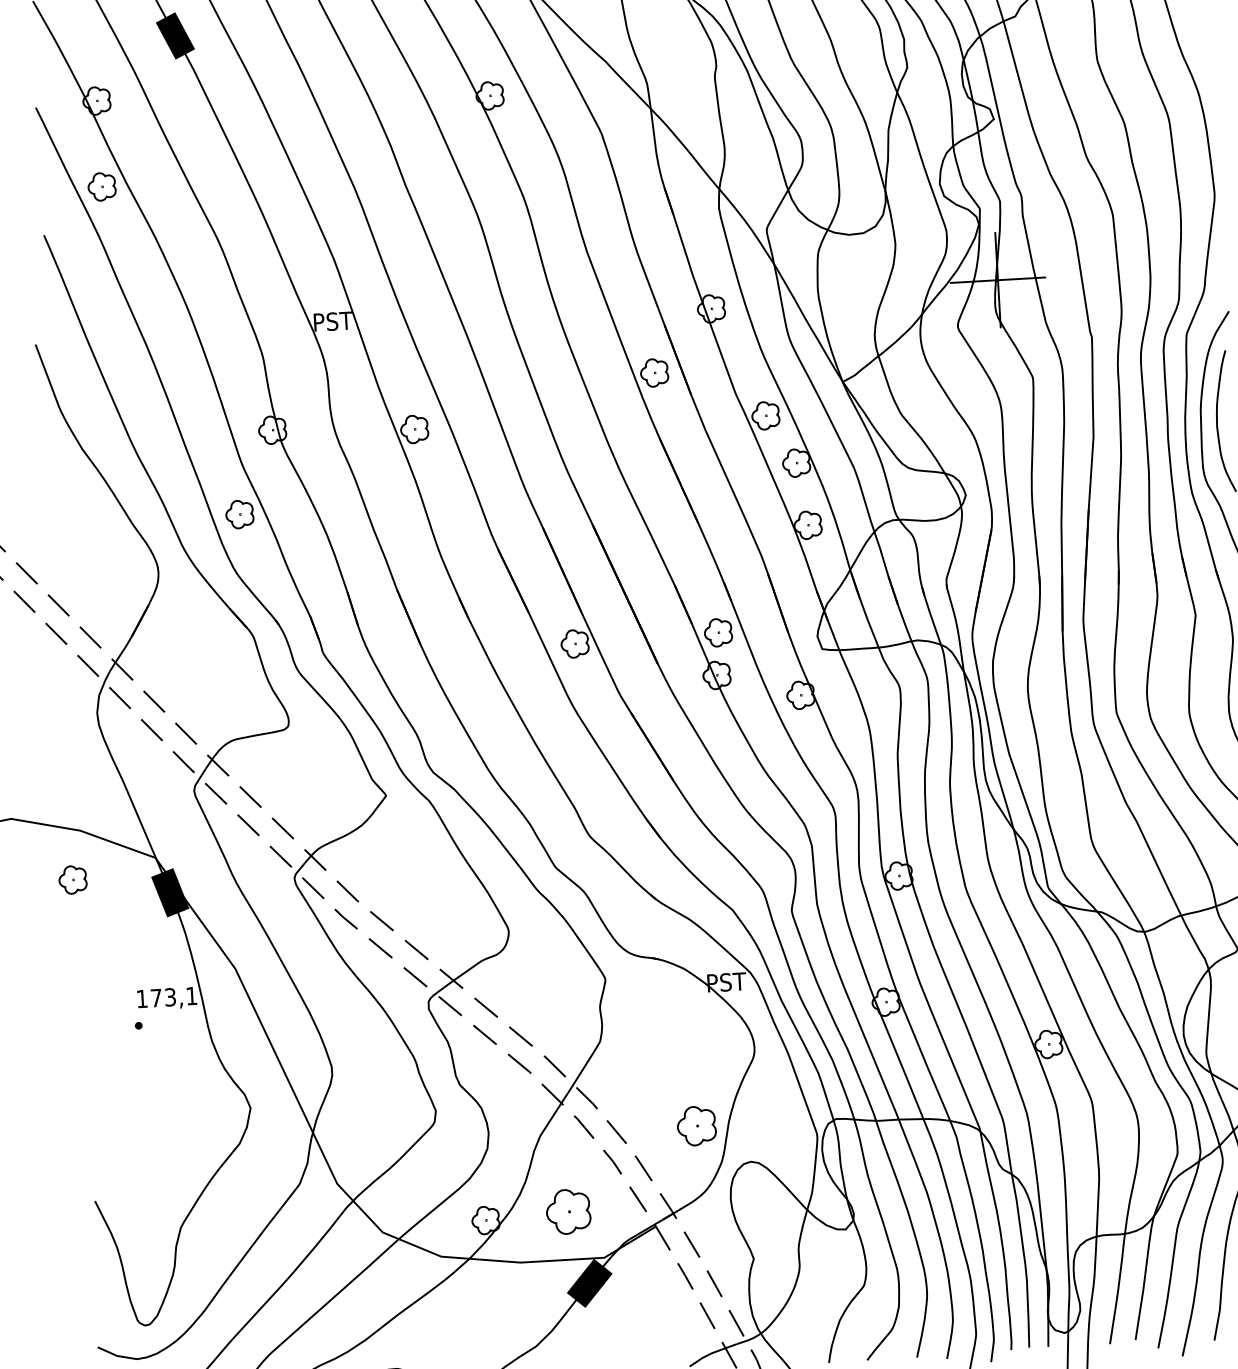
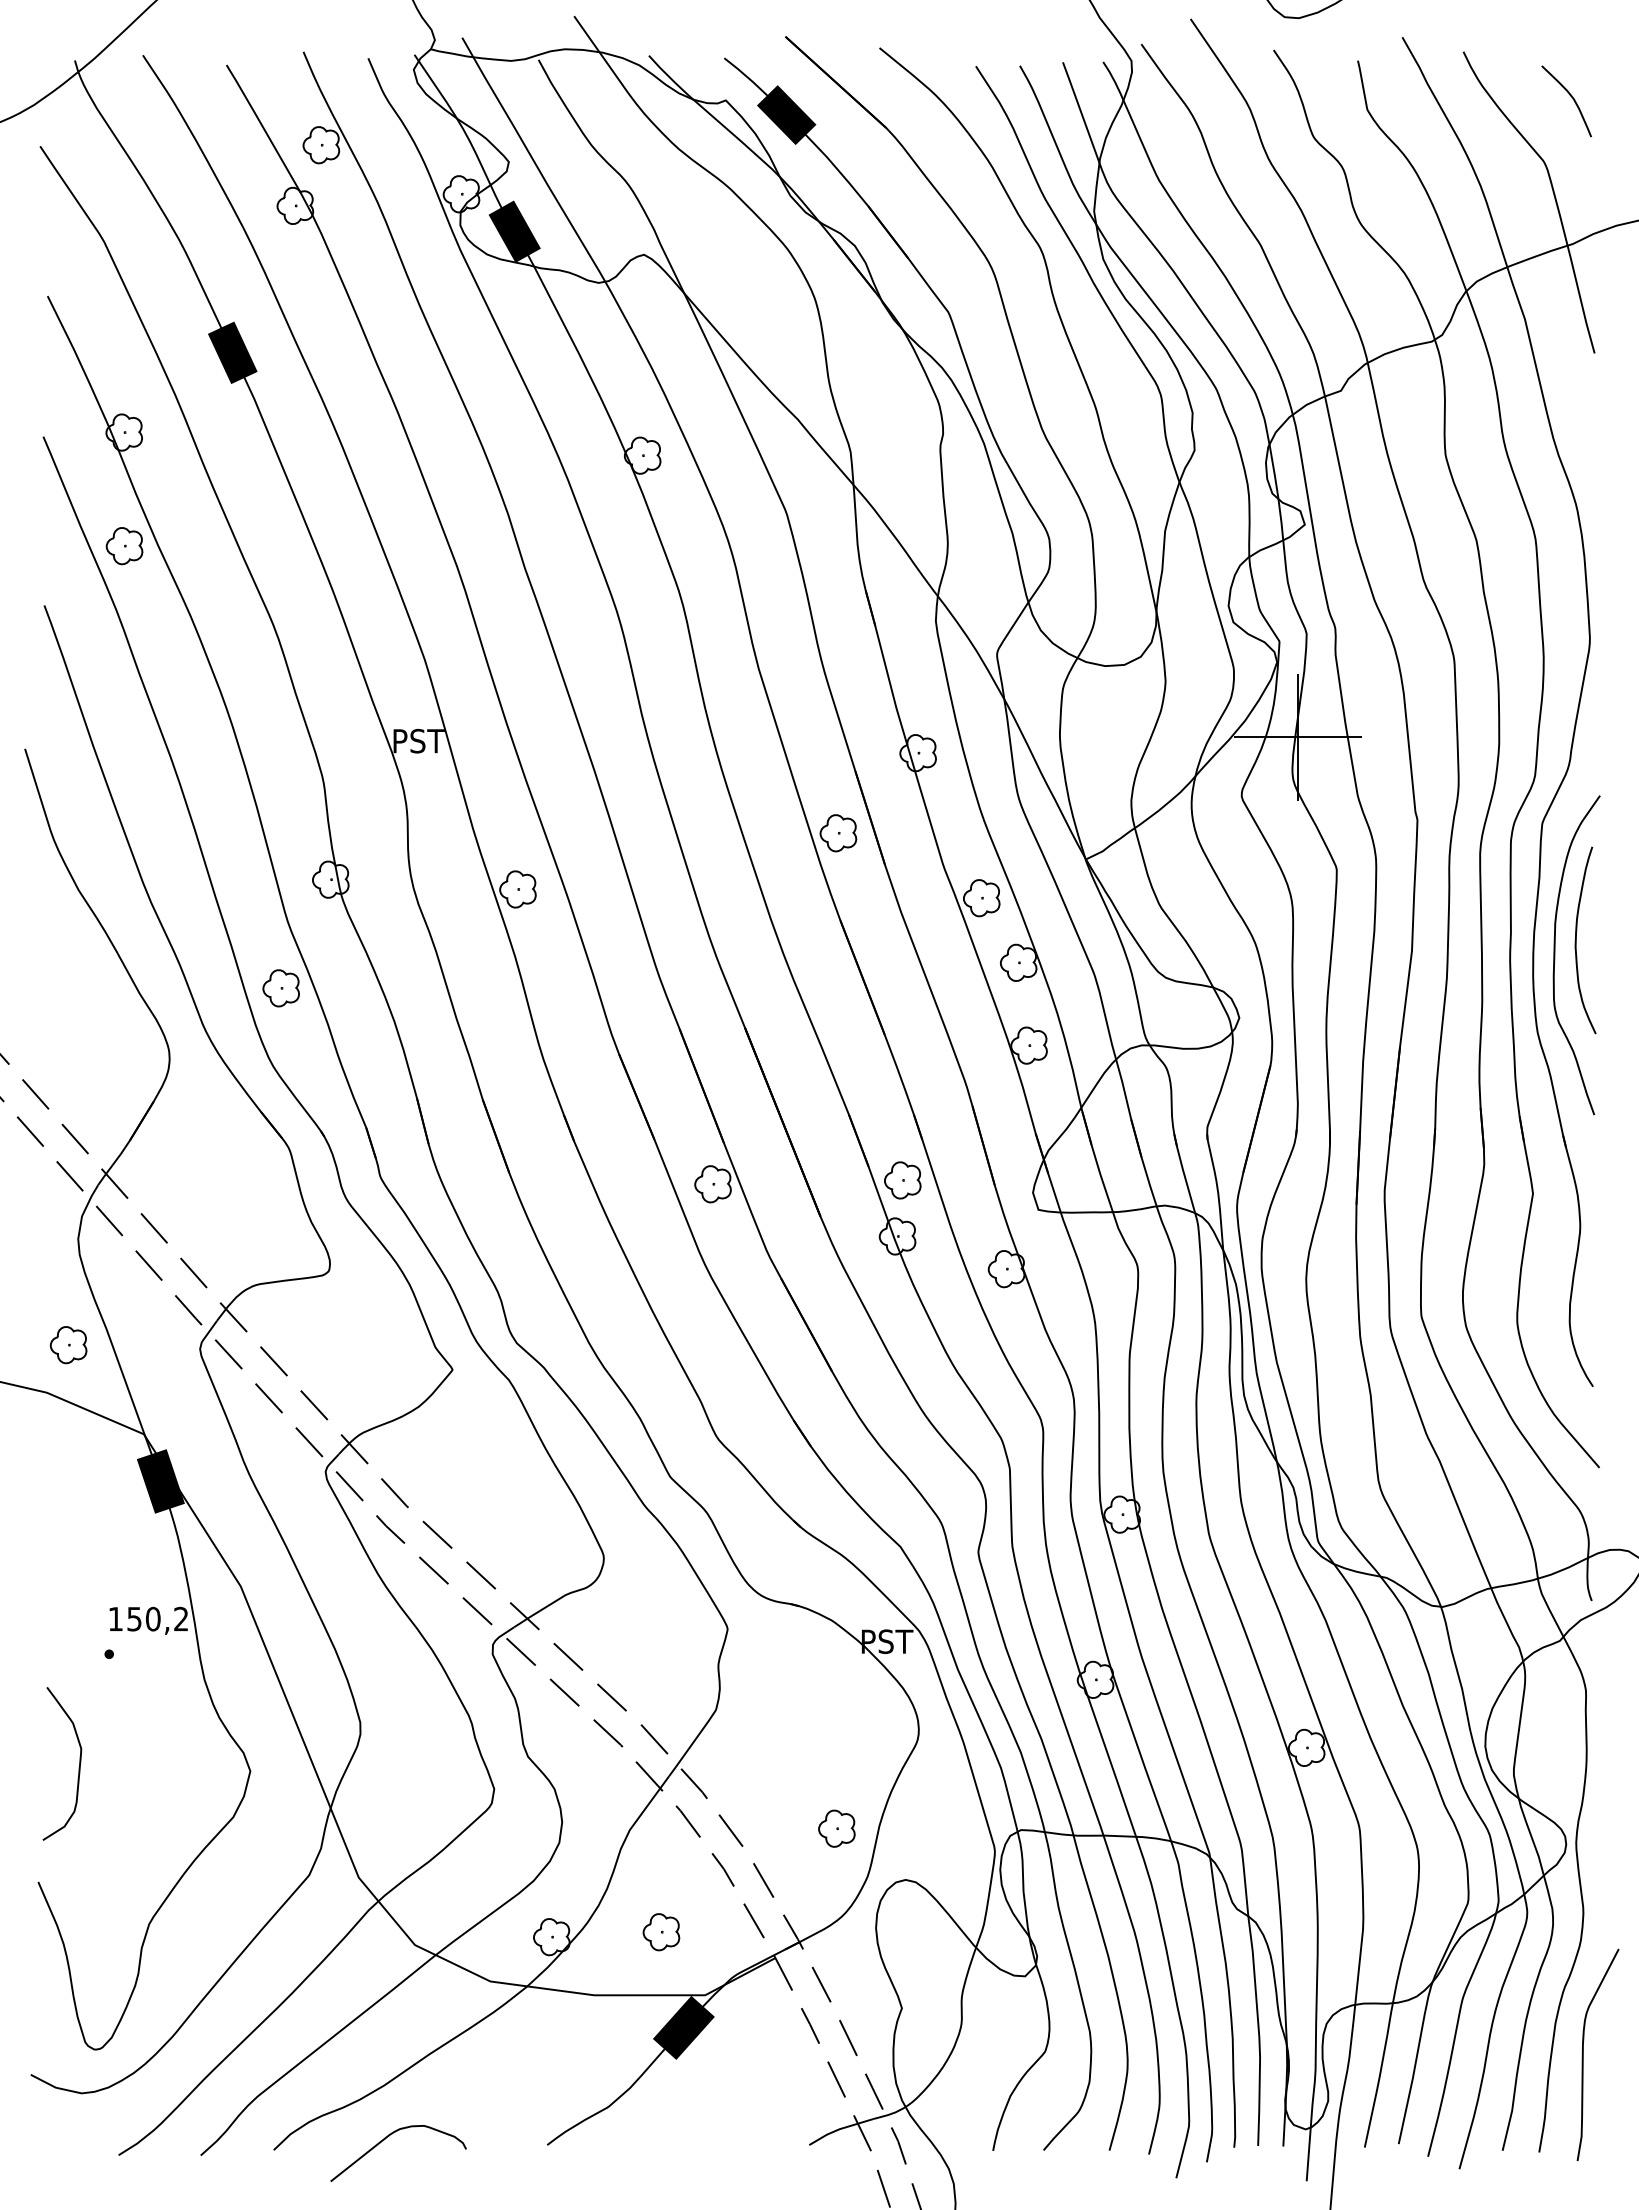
part: (72, 880) -> (68, 1345), moved
text: (173, 996) -> (157, 1618), 173,1 -> 150,2
curve: (120, 1112) -> (78, 1767), added
part: (696, 1125) -> (836, 1828), size x0.71
part: (568, 1212) -> (661, 1932), size x0.62

